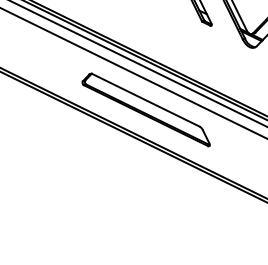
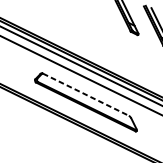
line: (146, 100) -> (86, 94), solid -> dashed

